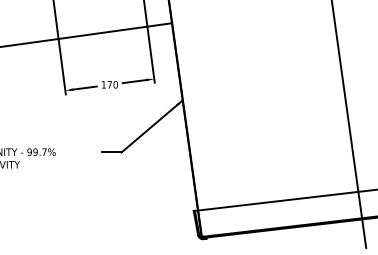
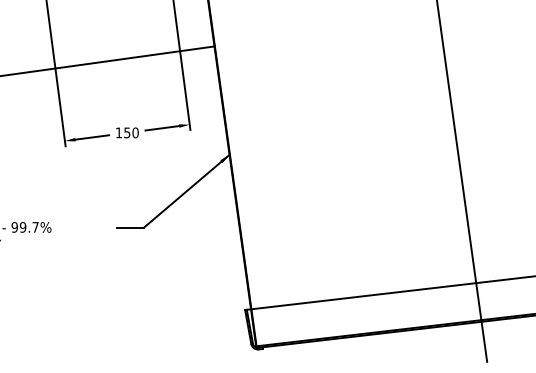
text: (109, 84) -> (127, 132), 170 -> 150

